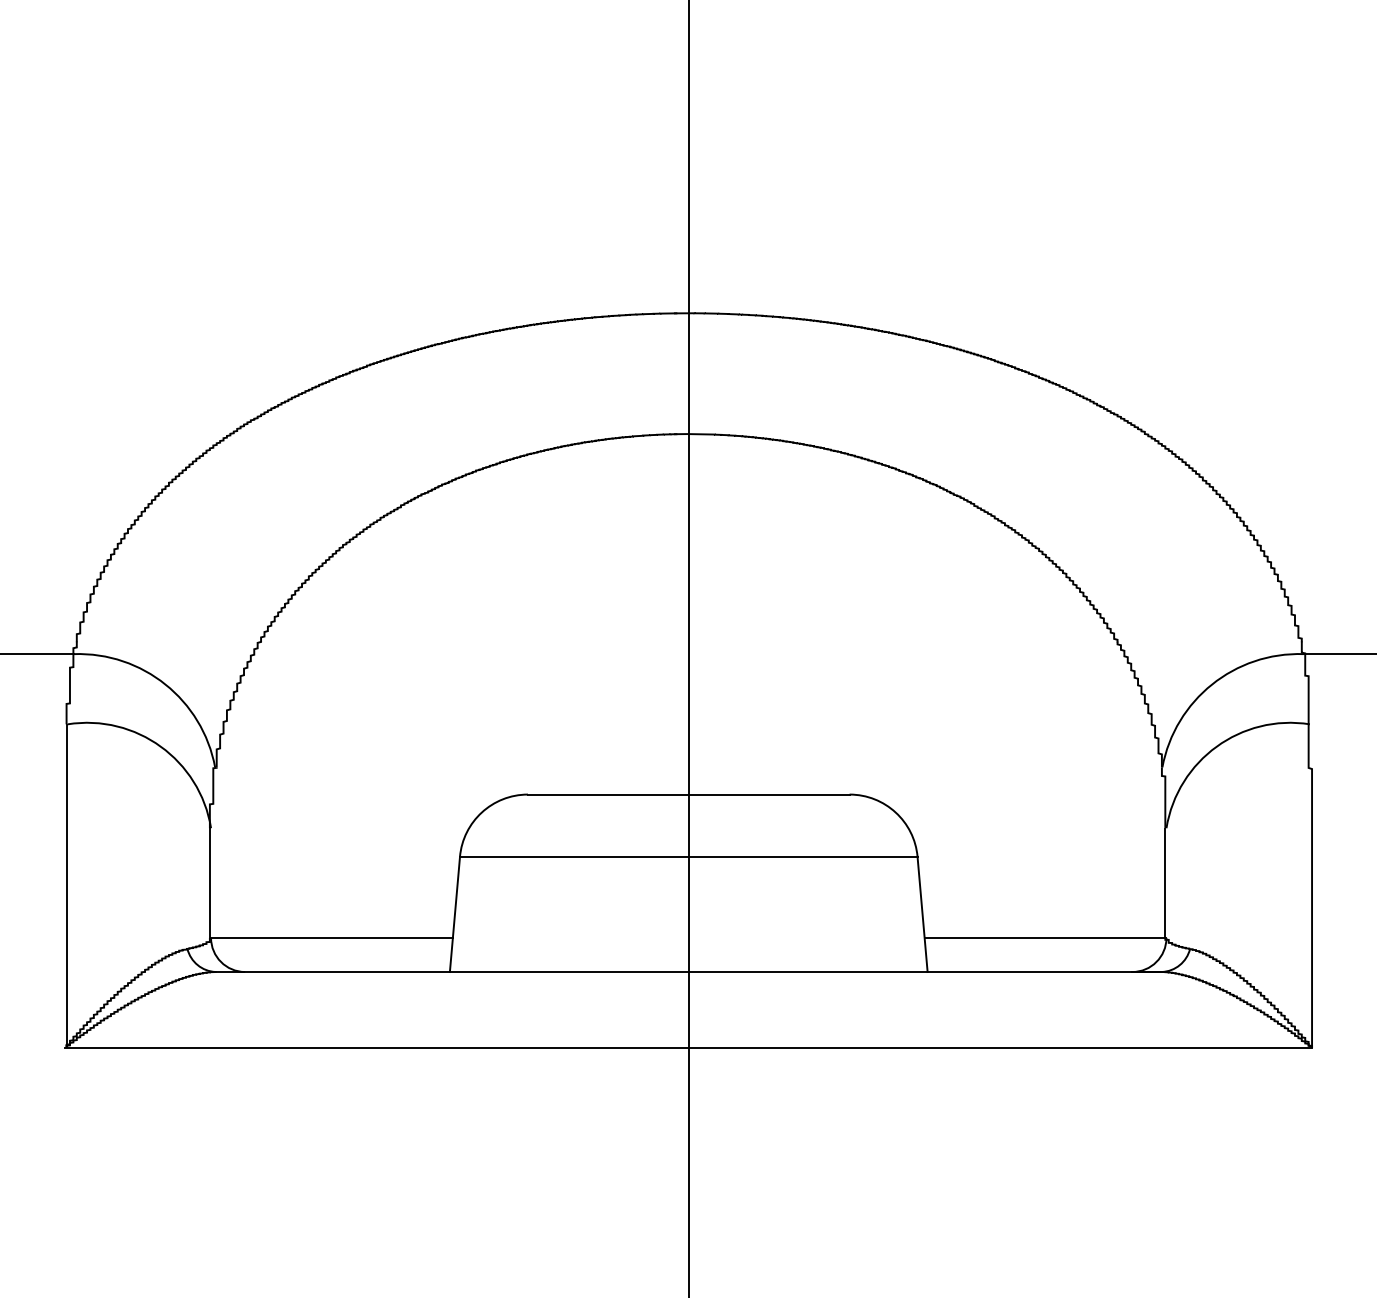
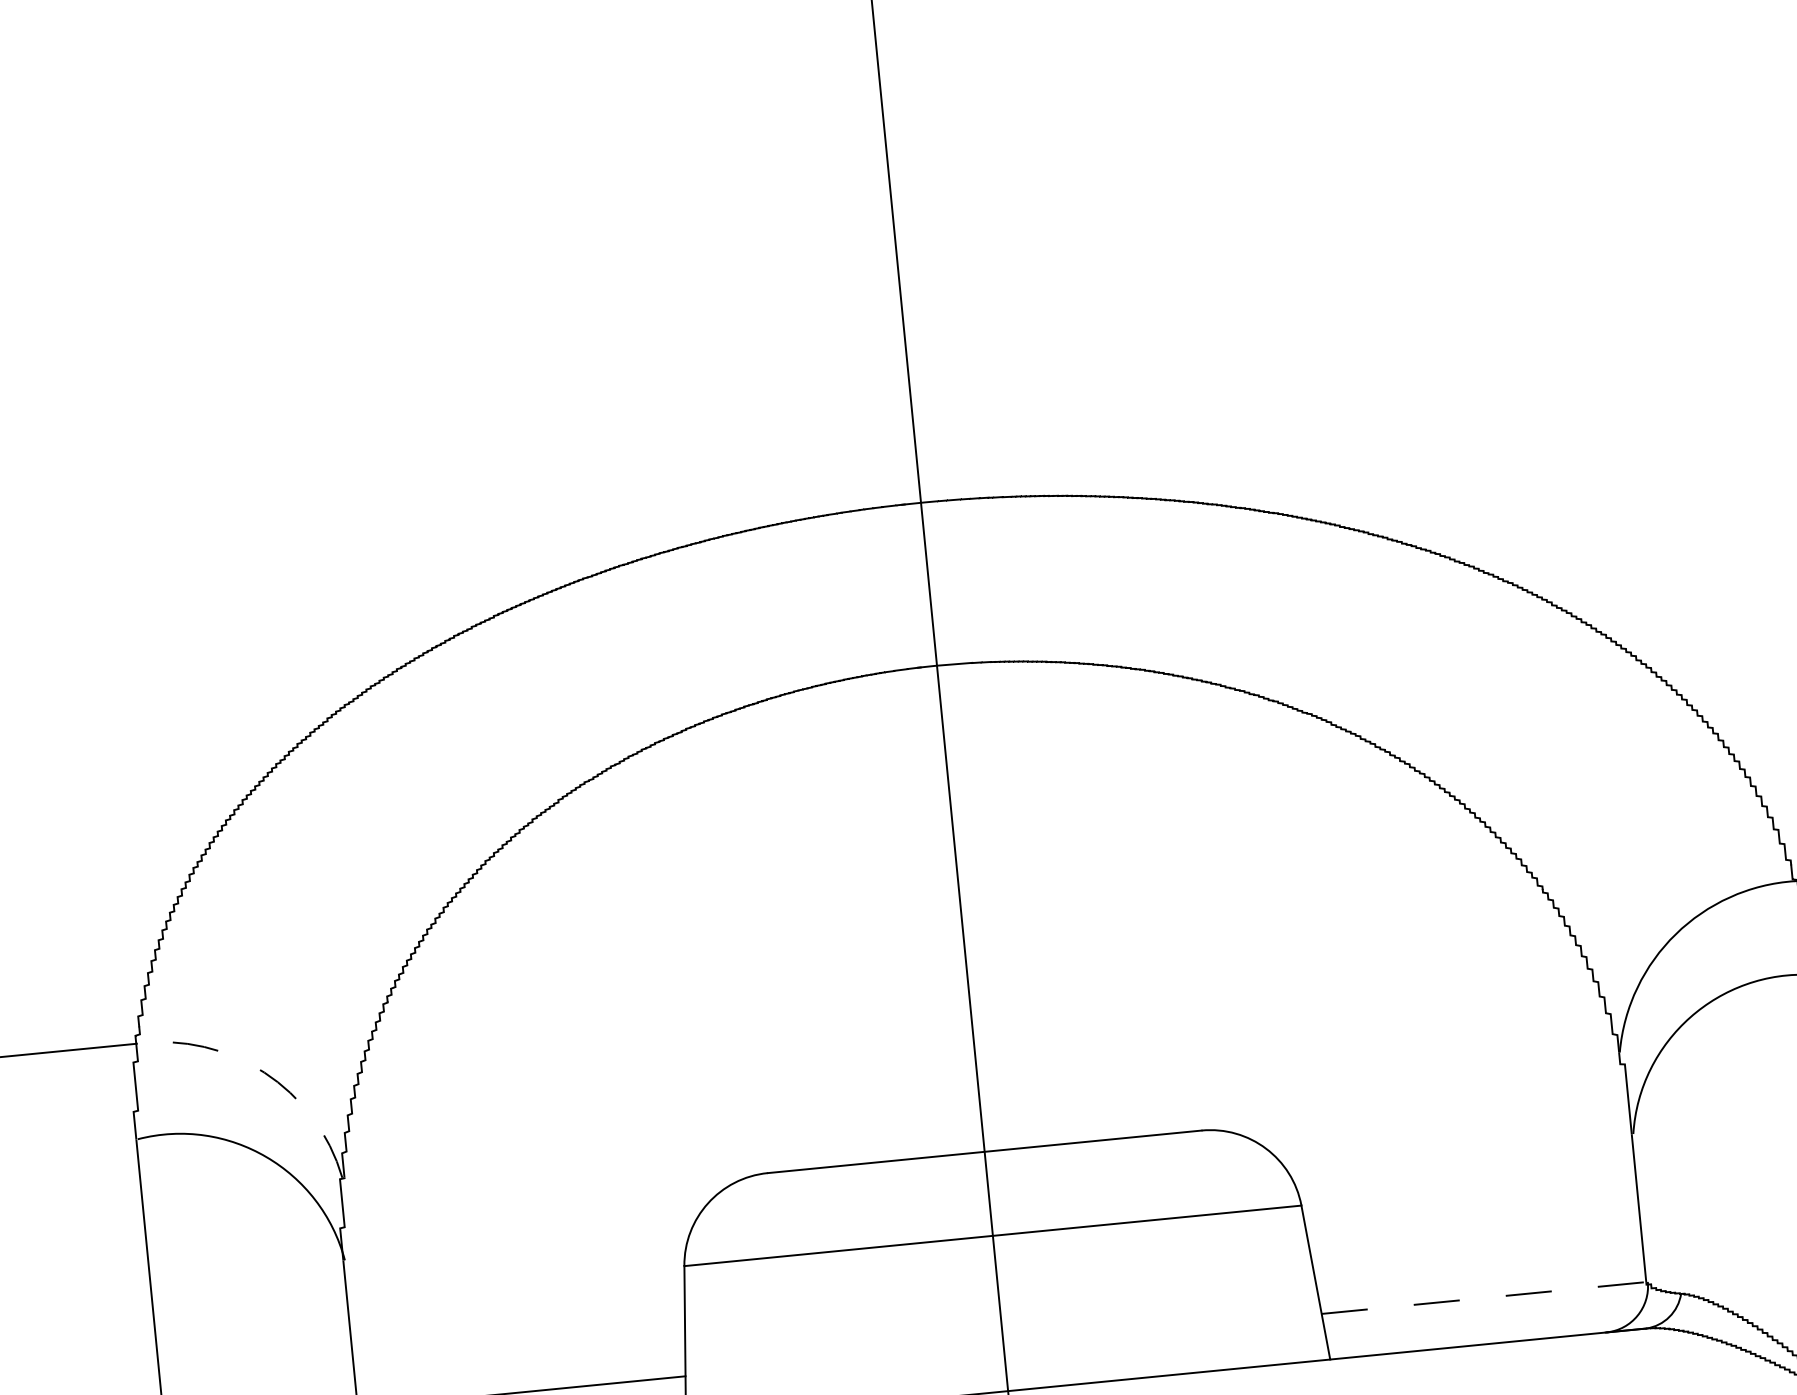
arc: (165, 684) -> (264, 1072), solid -> dashed
line: (1045, 937) -> (1484, 1297), solid -> dashed

